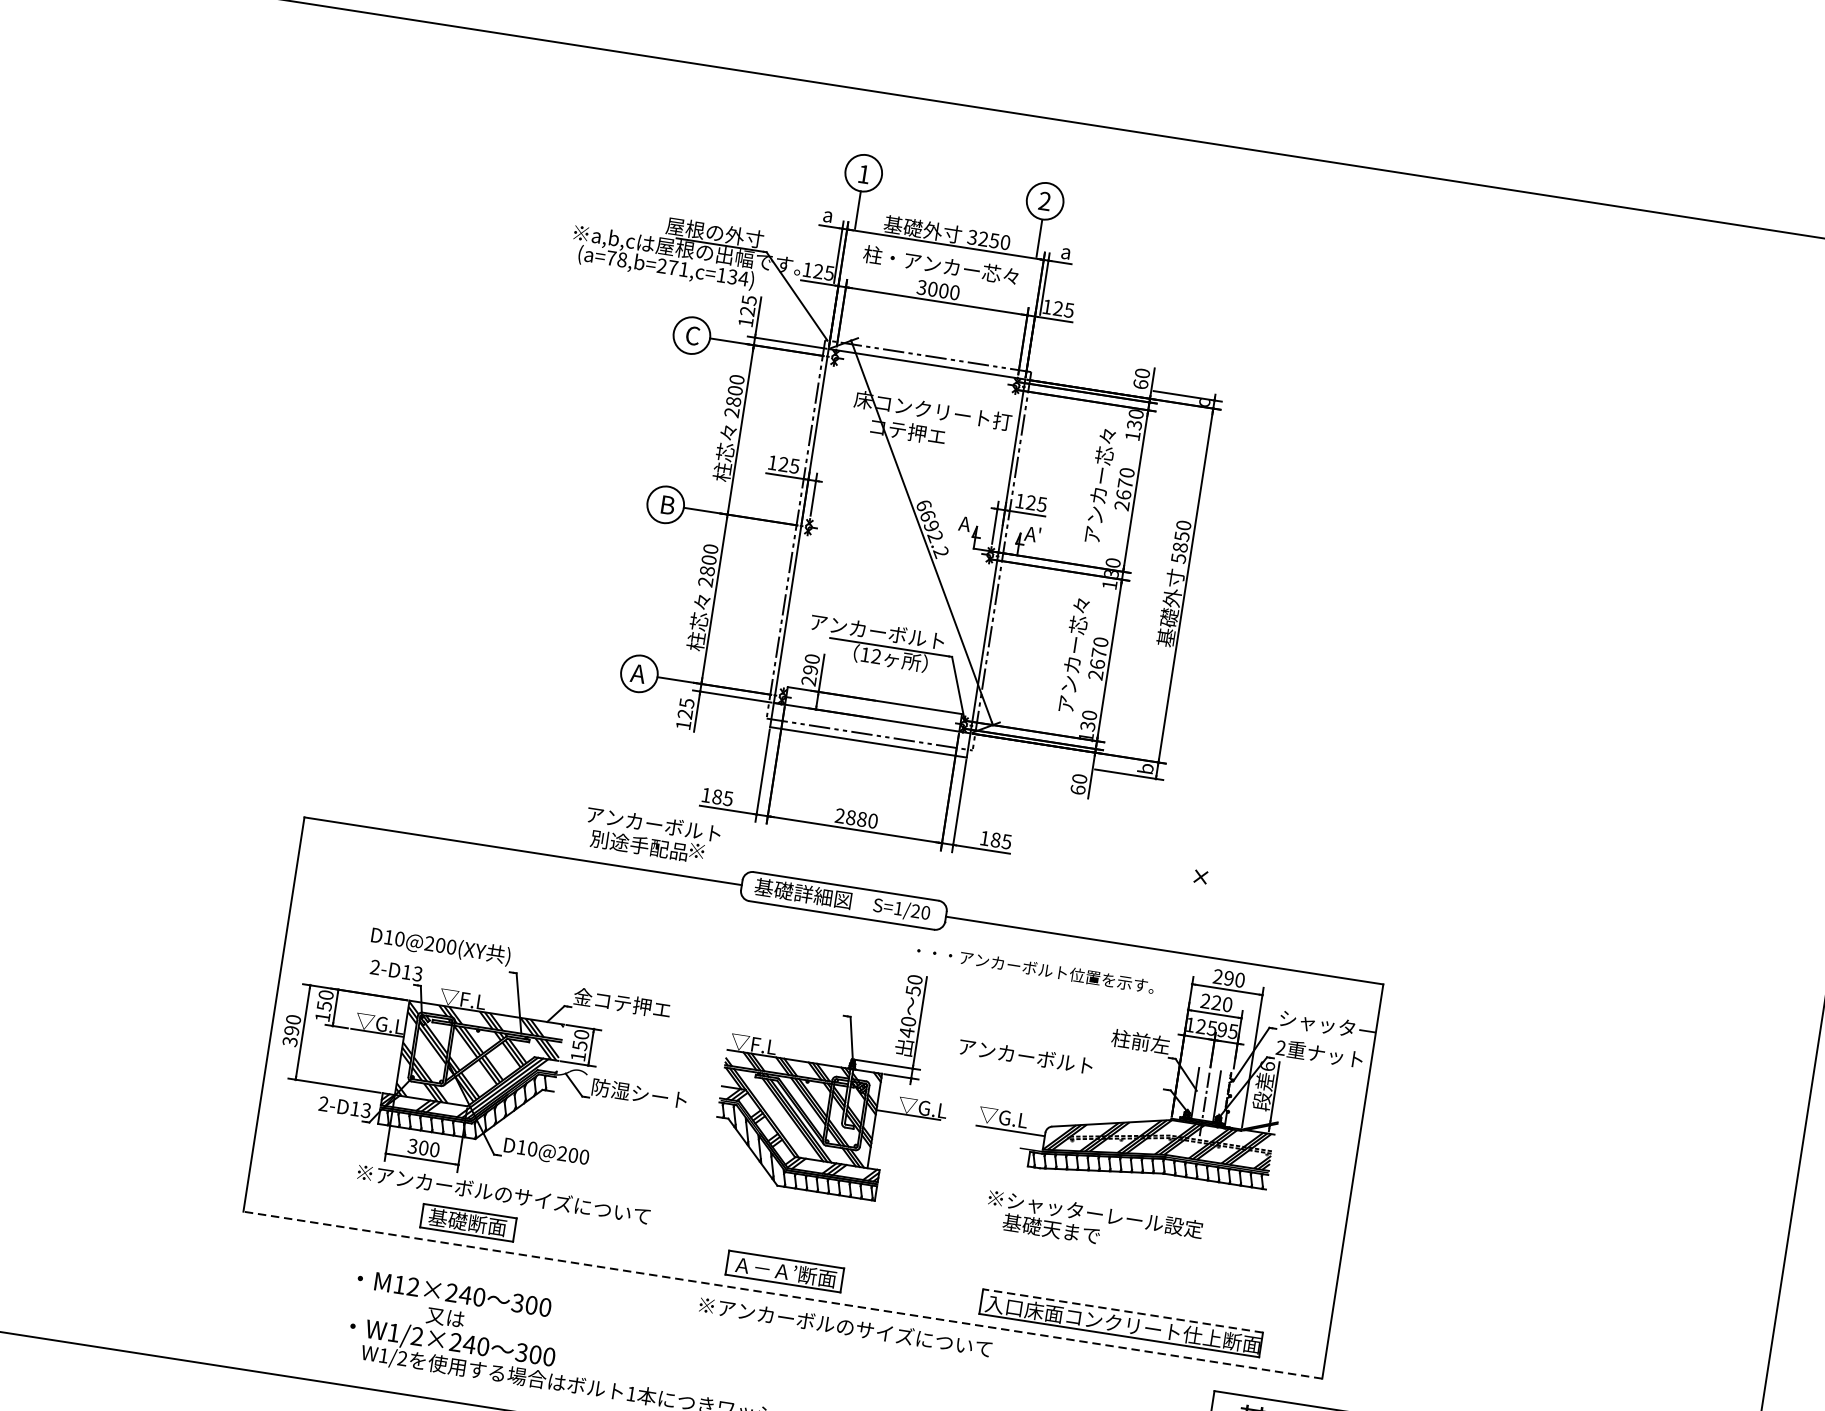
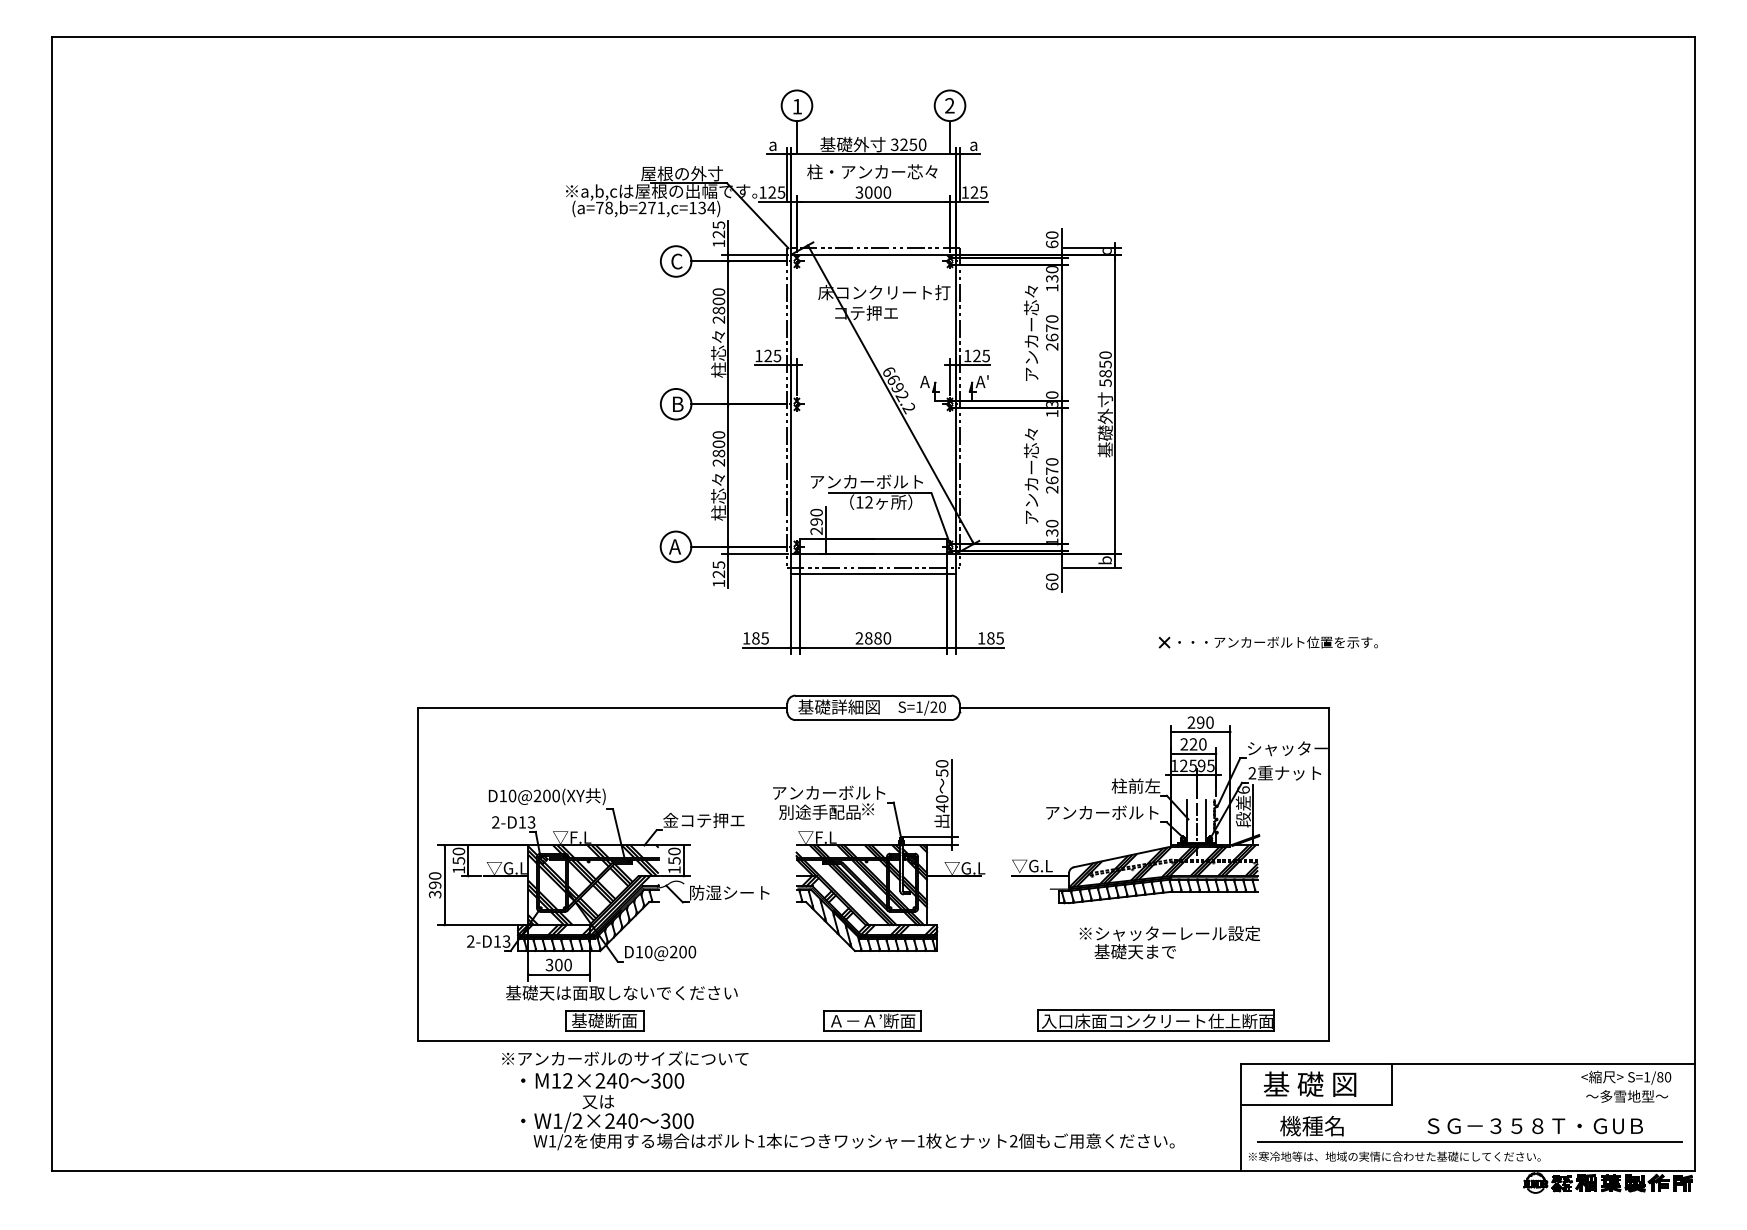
text: (652, 835) -> (829, 802), moved
text: (1034, 968) -> (1277, 642), moved
text: (1026, 1056) -> (1102, 812), moved
text: (502, 1193) -> (629, 992), ※アンカーボルのサイズについて -> 基礎天は面取しないでください
text: (1093, 1224) -> (1169, 942), moved
line: (781, 1295) -> (872, 1040), dashed -> solid
line: (1122, 1311) -> (1155, 1010), dashed -> solid
text: (845, 1326) -> (625, 1058), moved

